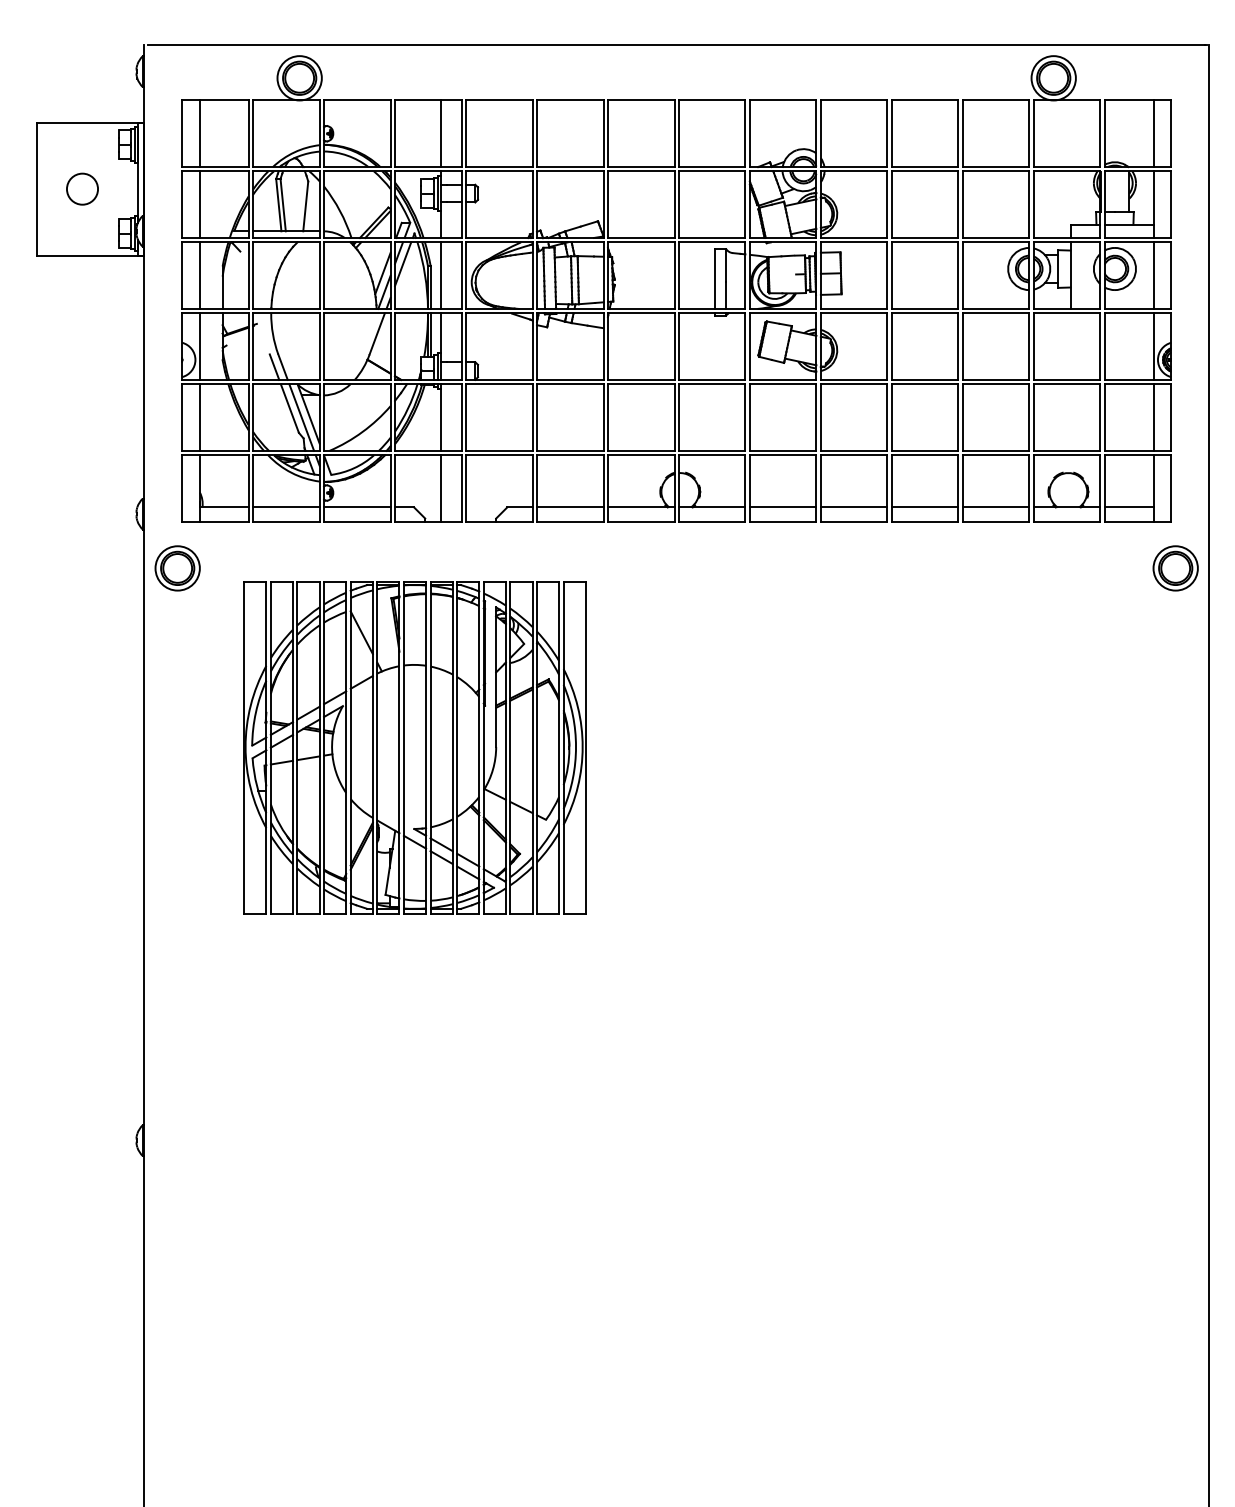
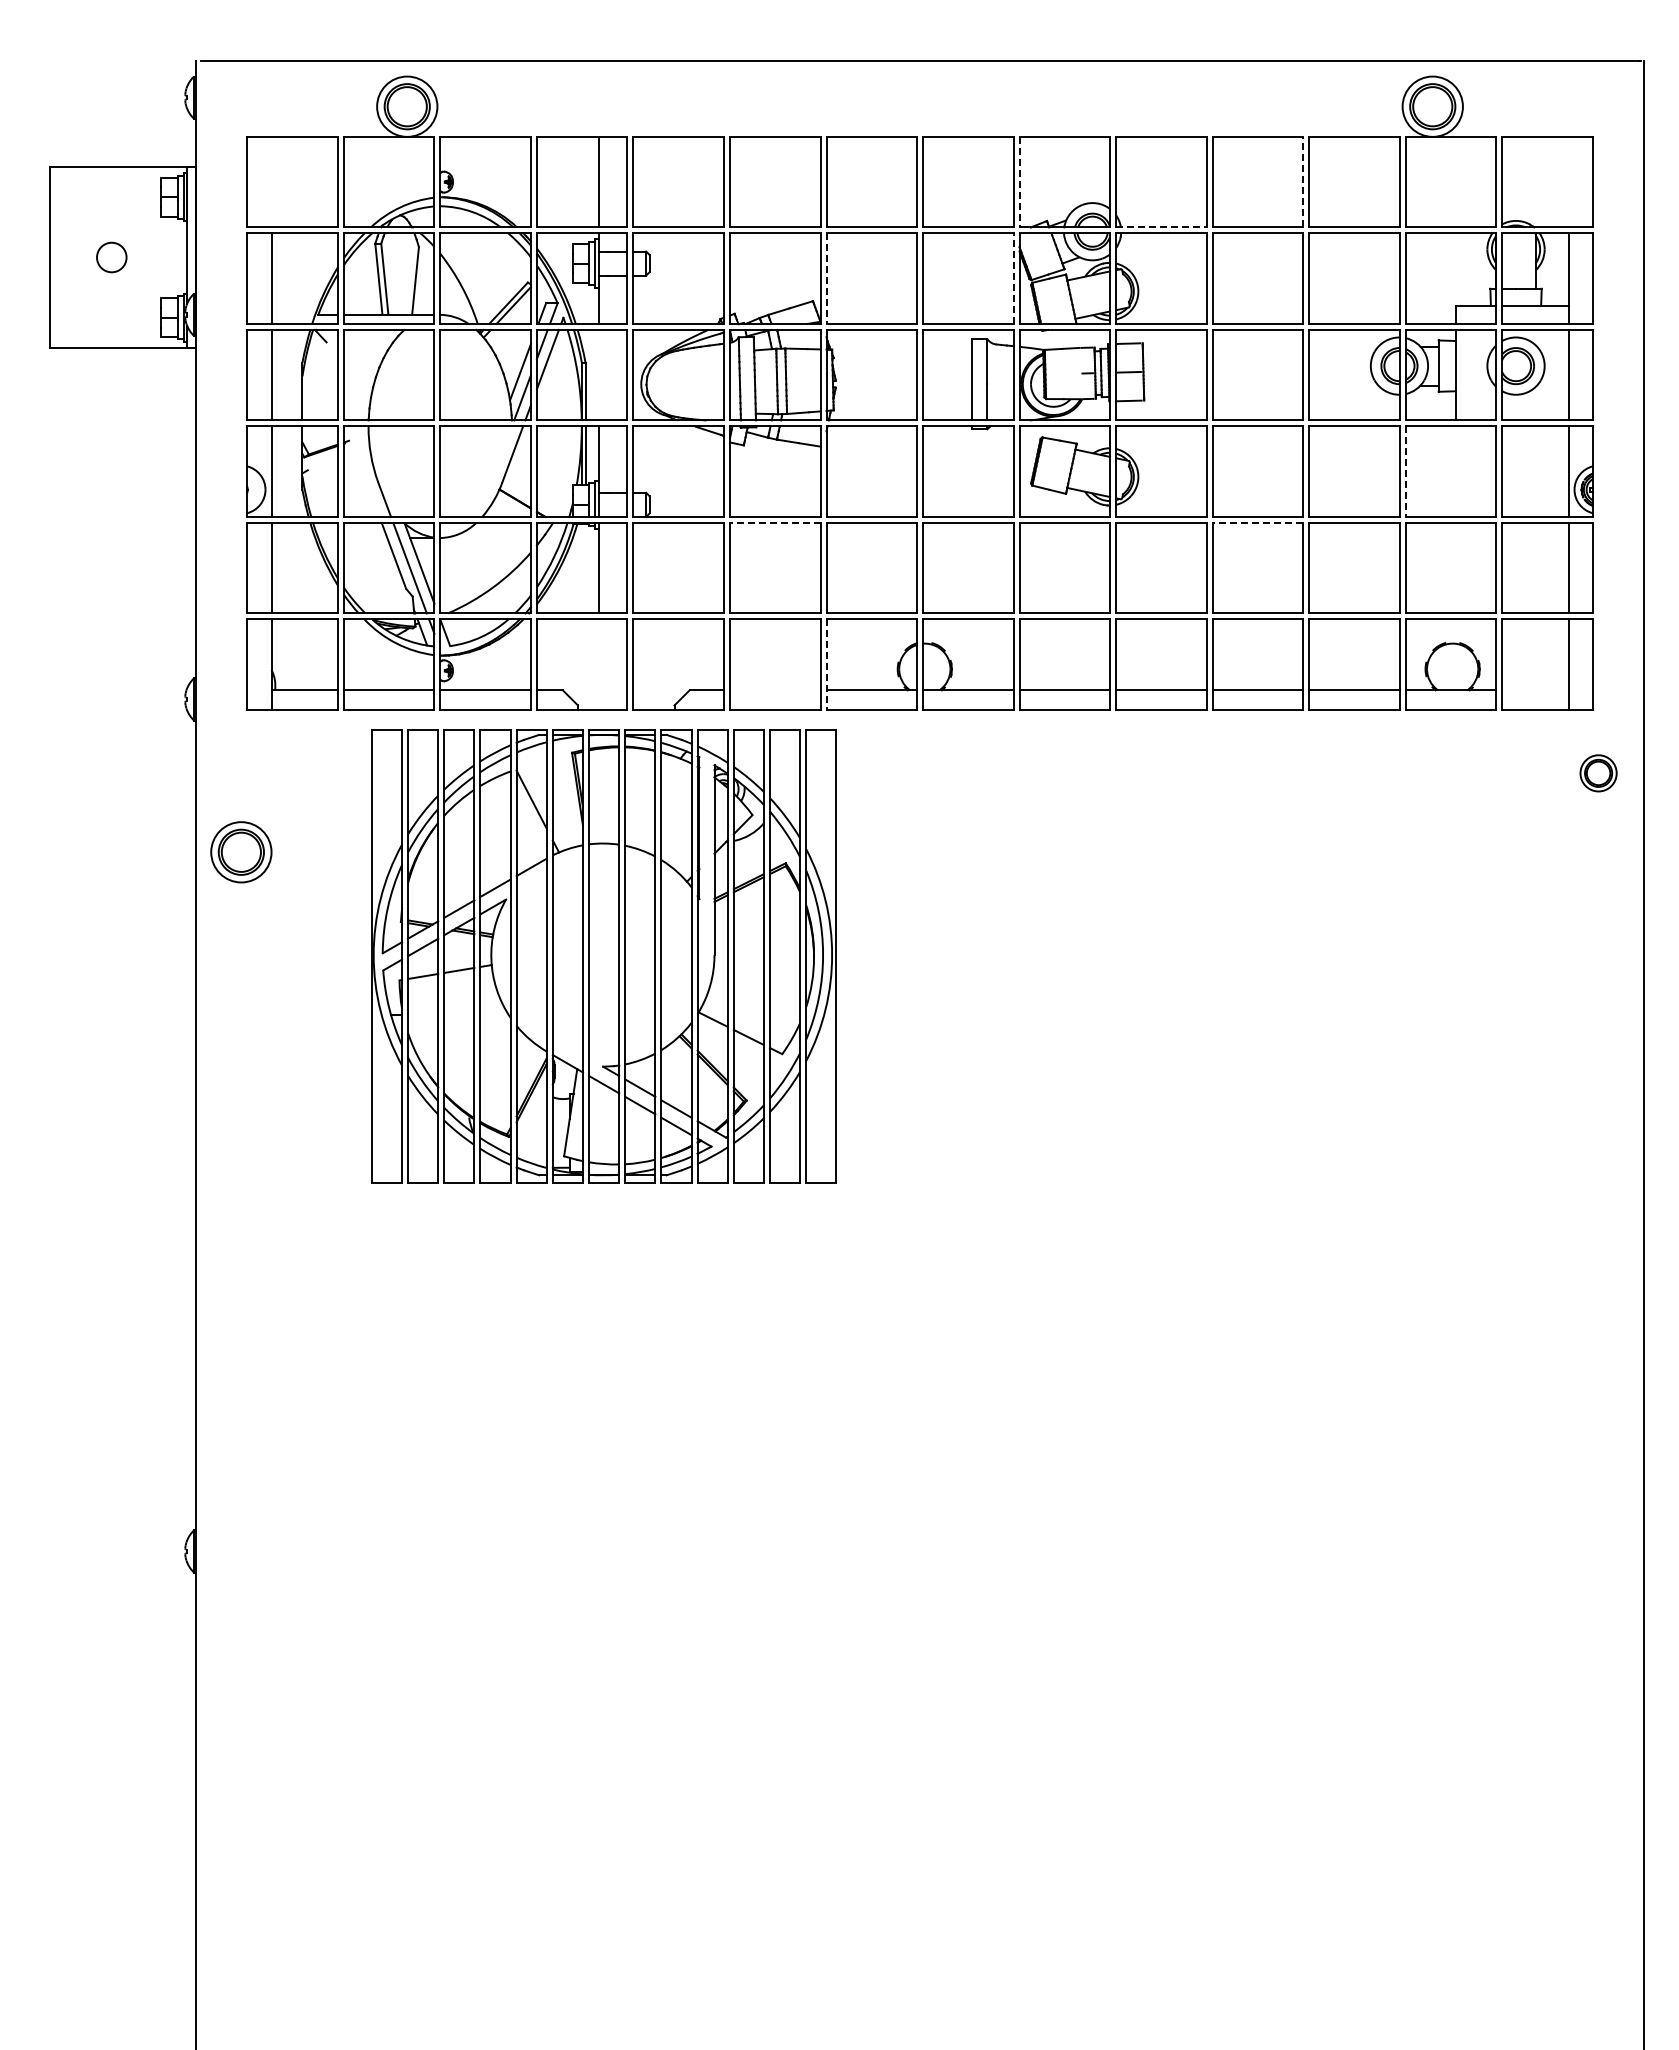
line: (199, 133) -> (271, 181), removed
line: (958, 133) -> (1303, 181), solid -> dashed
line: (1153, 133) -> (1568, 181), removed
line: (749, 134) -> (1019, 182), solid -> dashed
line: (854, 167) -> (1161, 227), solid -> dashed
circle: (82, 189) -> (111, 257), size x0.7
line: (745, 204) -> (1013, 278), solid -> dashed
line: (607, 205) -> (826, 279), solid -> dashed
line: (441, 275) -> (599, 374), removed
line: (1033, 347) -> (1405, 472), solid -> dashed
line: (274, 367) -> (372, 499), removed
line: (569, 384) -> (774, 522), solid -> dashed
line: (924, 384) -> (1257, 522), solid -> dashed
line: (441, 488) -> (599, 664), removed
line: (607, 489) -> (826, 665), solid -> dashed
line: (570, 507) -> (775, 690), removed
line: (1129, 507) -> (1535, 690), removed
part: (177, 568) -> (241, 852), moved
part: (1175, 568) -> (1598, 773), size x0.6
part: (414, 747) -> (603, 956), moved

